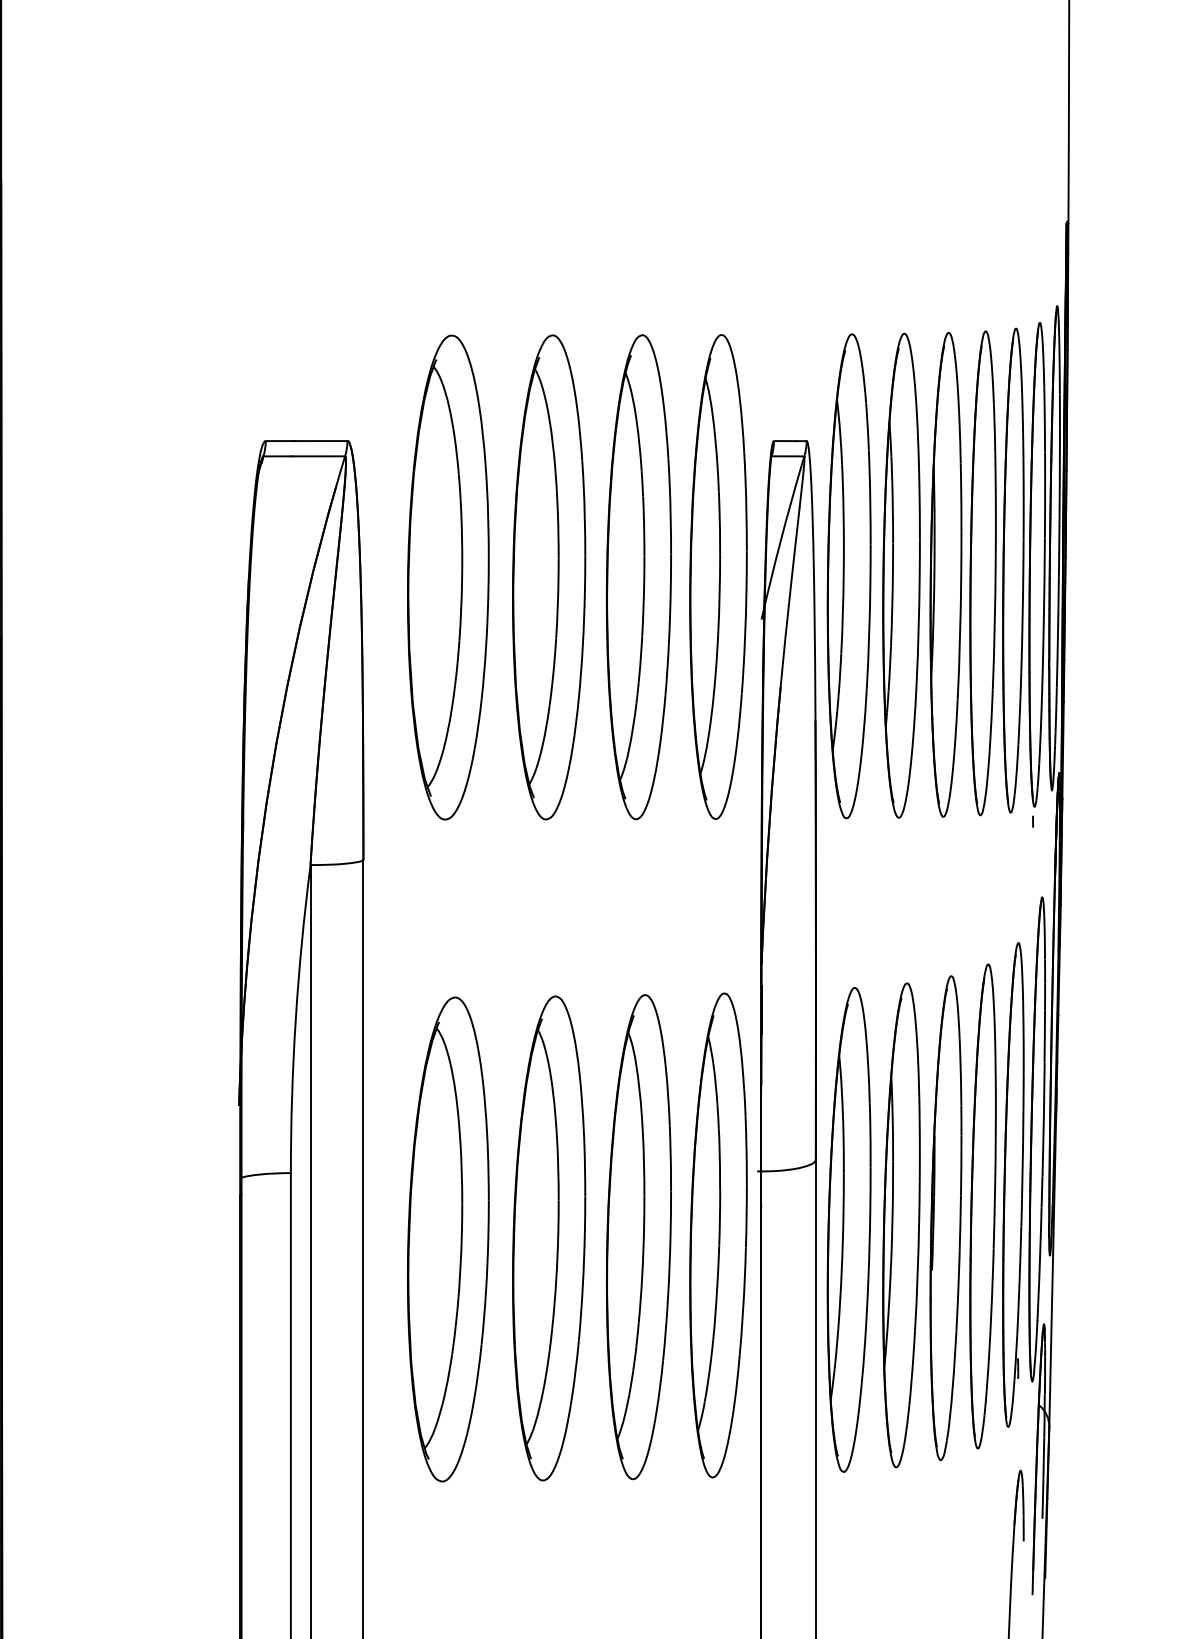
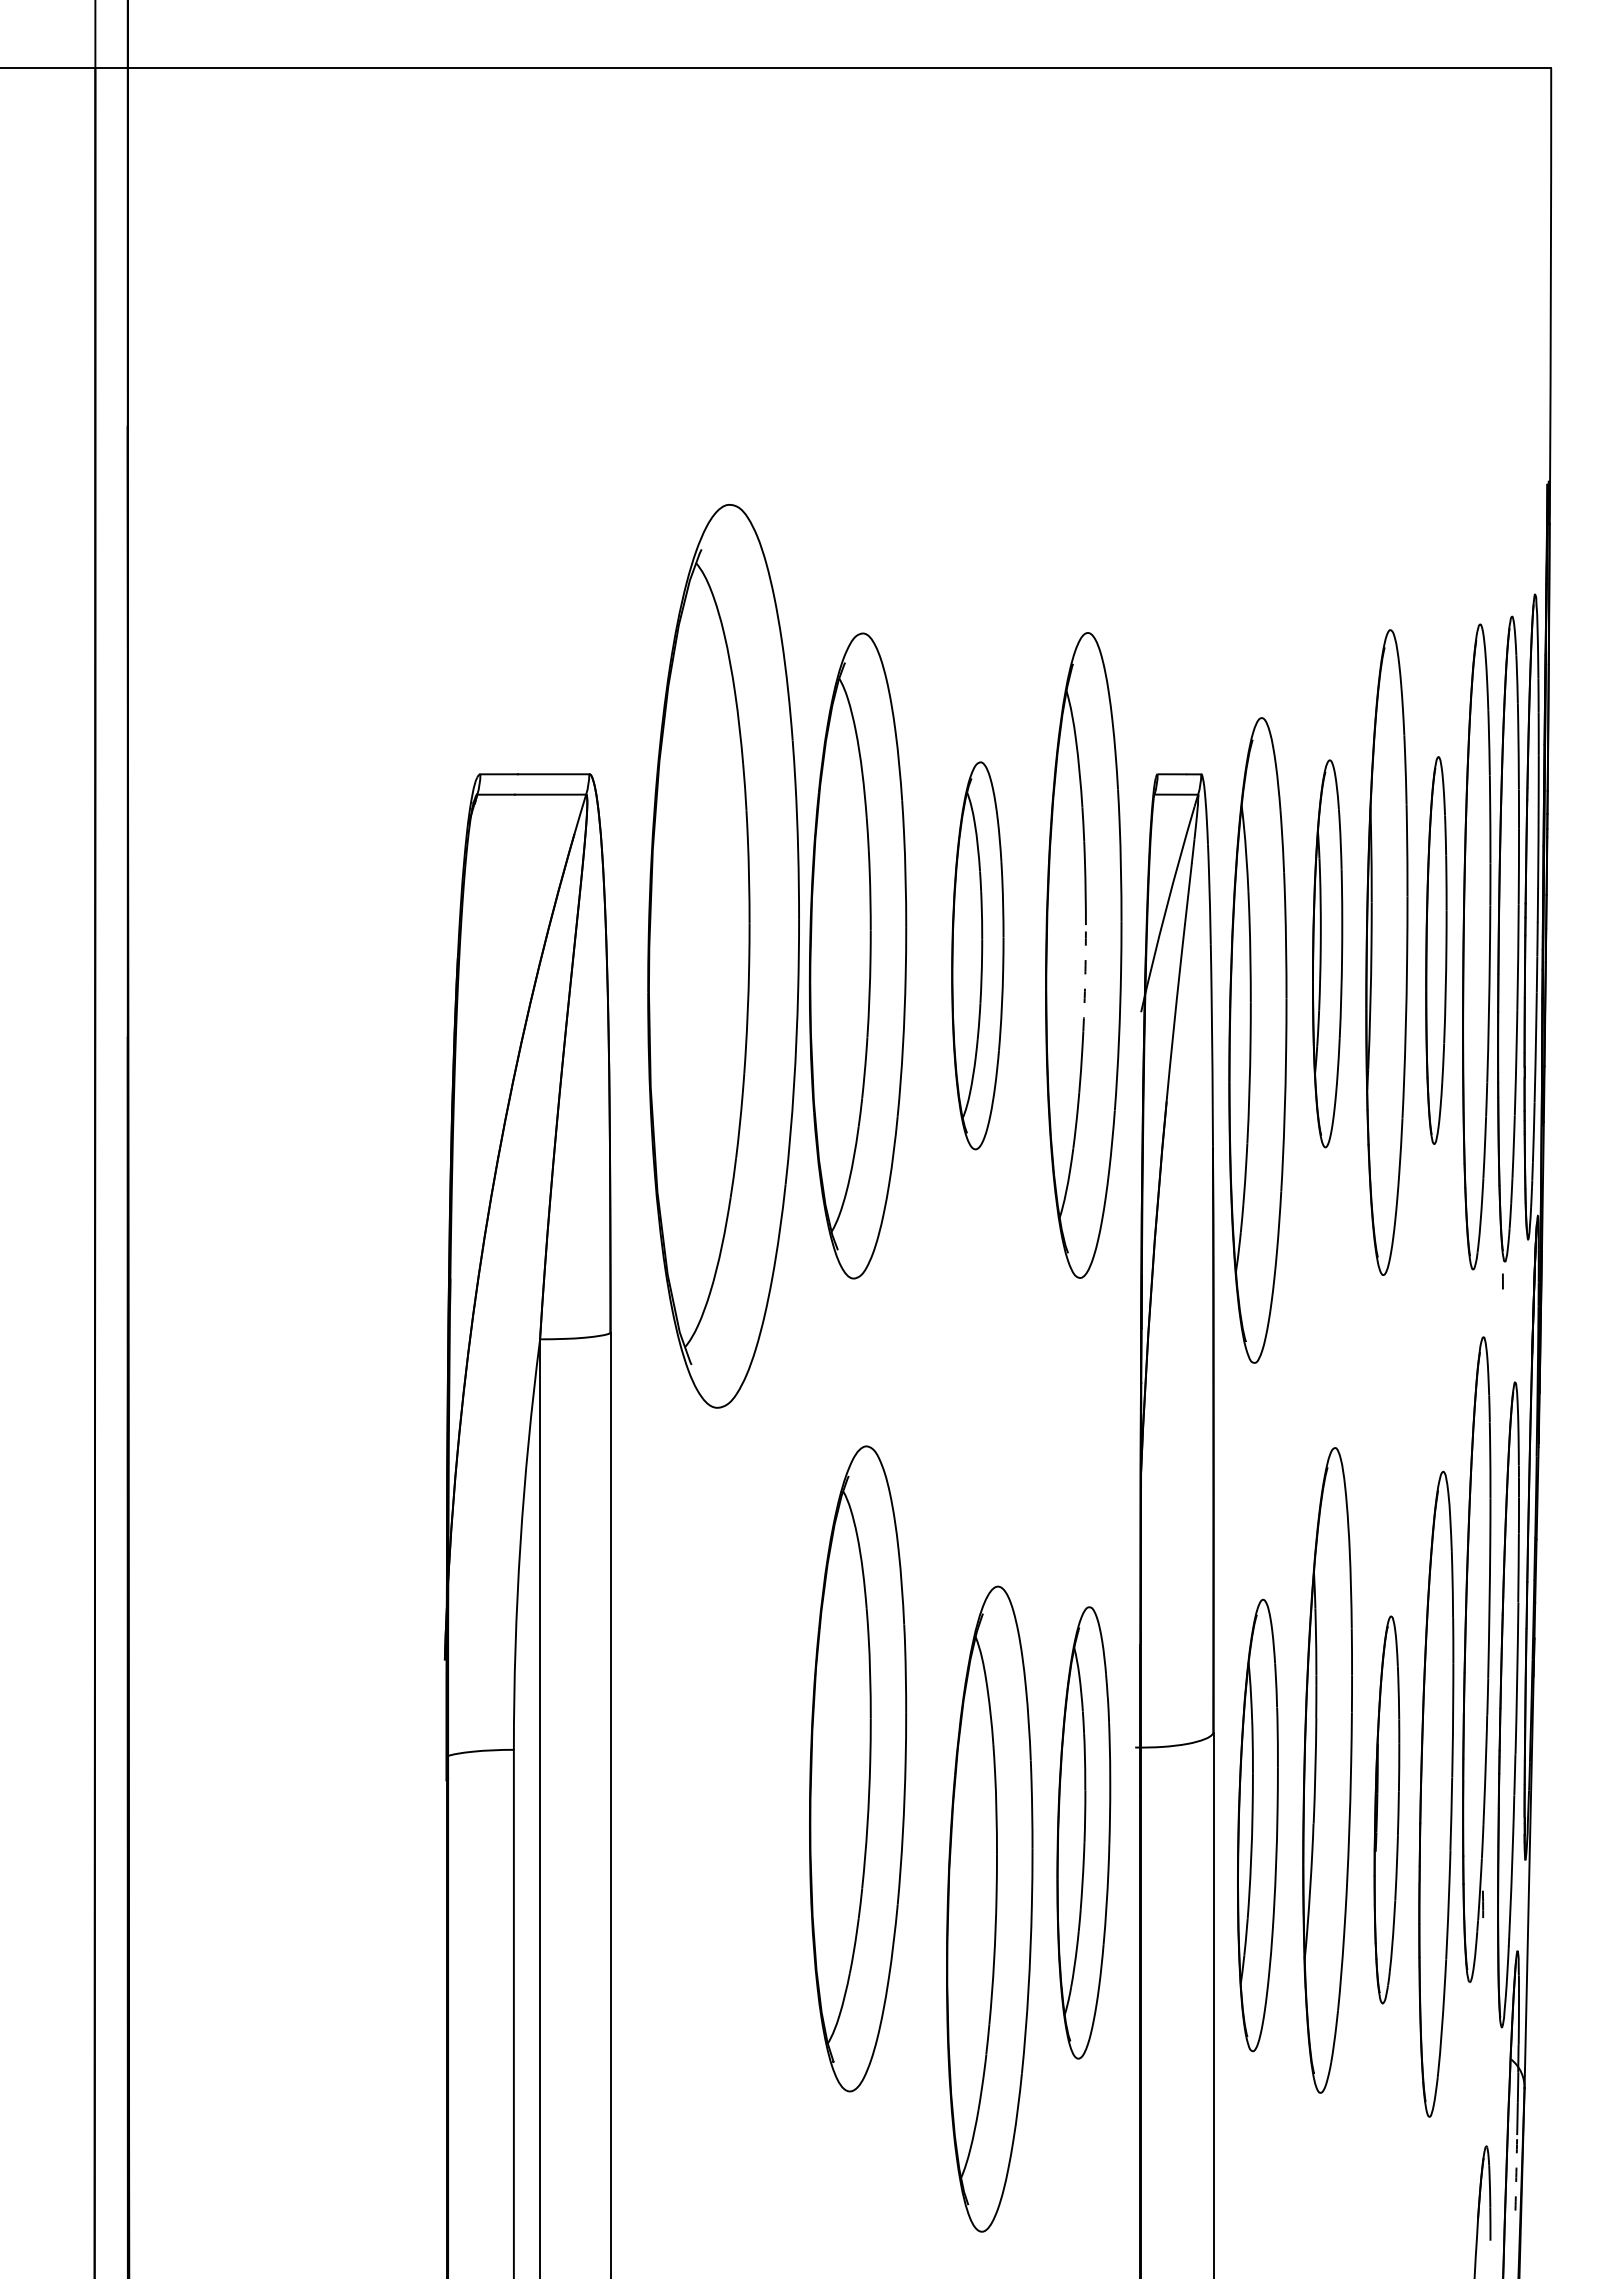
part: (983, 573) -> (1436, 950), size x0.6
part: (901, 575) -> (1327, 953), size x0.6
part: (848, 576) -> (1257, 1040), moved
part: (448, 577) -> (723, 955), size x1.4
part: (638, 577) -> (977, 955), size x0.6
arc: (719, 594) -> (1085, 978), solid -> dashed
part: (1013, 1184) -> (1476, 1659), moved
part: (945, 1217) -> (1386, 1809), size x0.6
part: (901, 1225) -> (1327, 1770), moved
part: (848, 1229) -> (1257, 1825), size x0.7
part: (718, 1235) -> (1083, 1832), size x0.7
part: (638, 1236) -> (989, 1908), moved
part: (448, 1238) -> (723, 1837), removed
part: (549, 1238) -> (858, 1768), moved
arc: (1043, 1490) -> (1516, 2172), solid -> dashed

